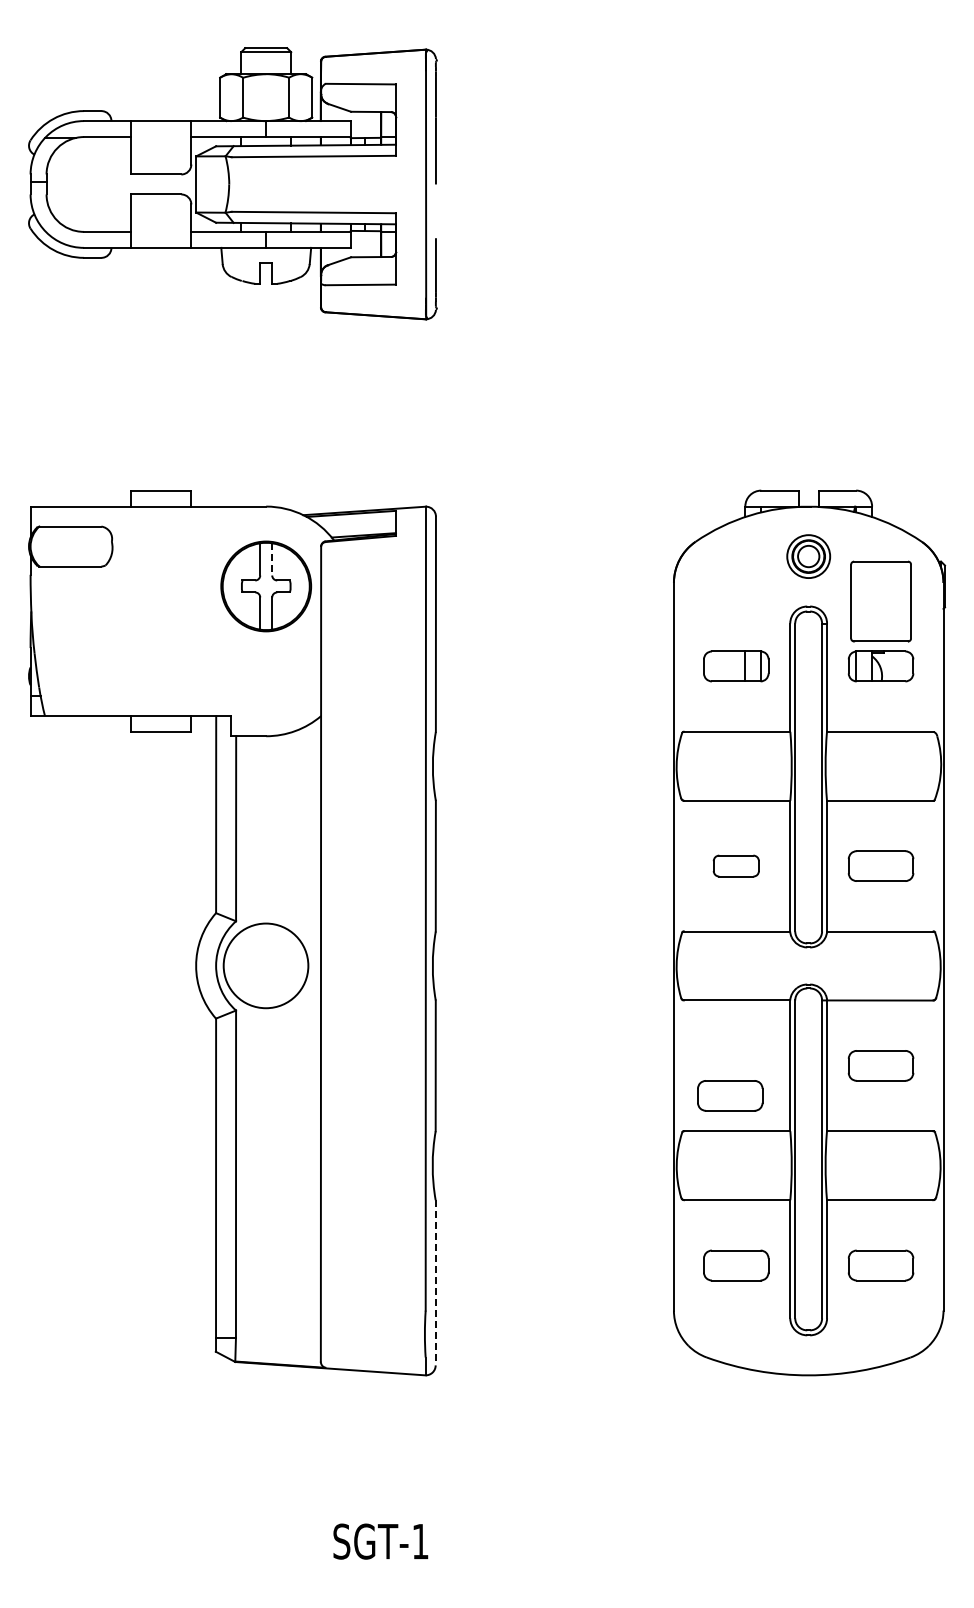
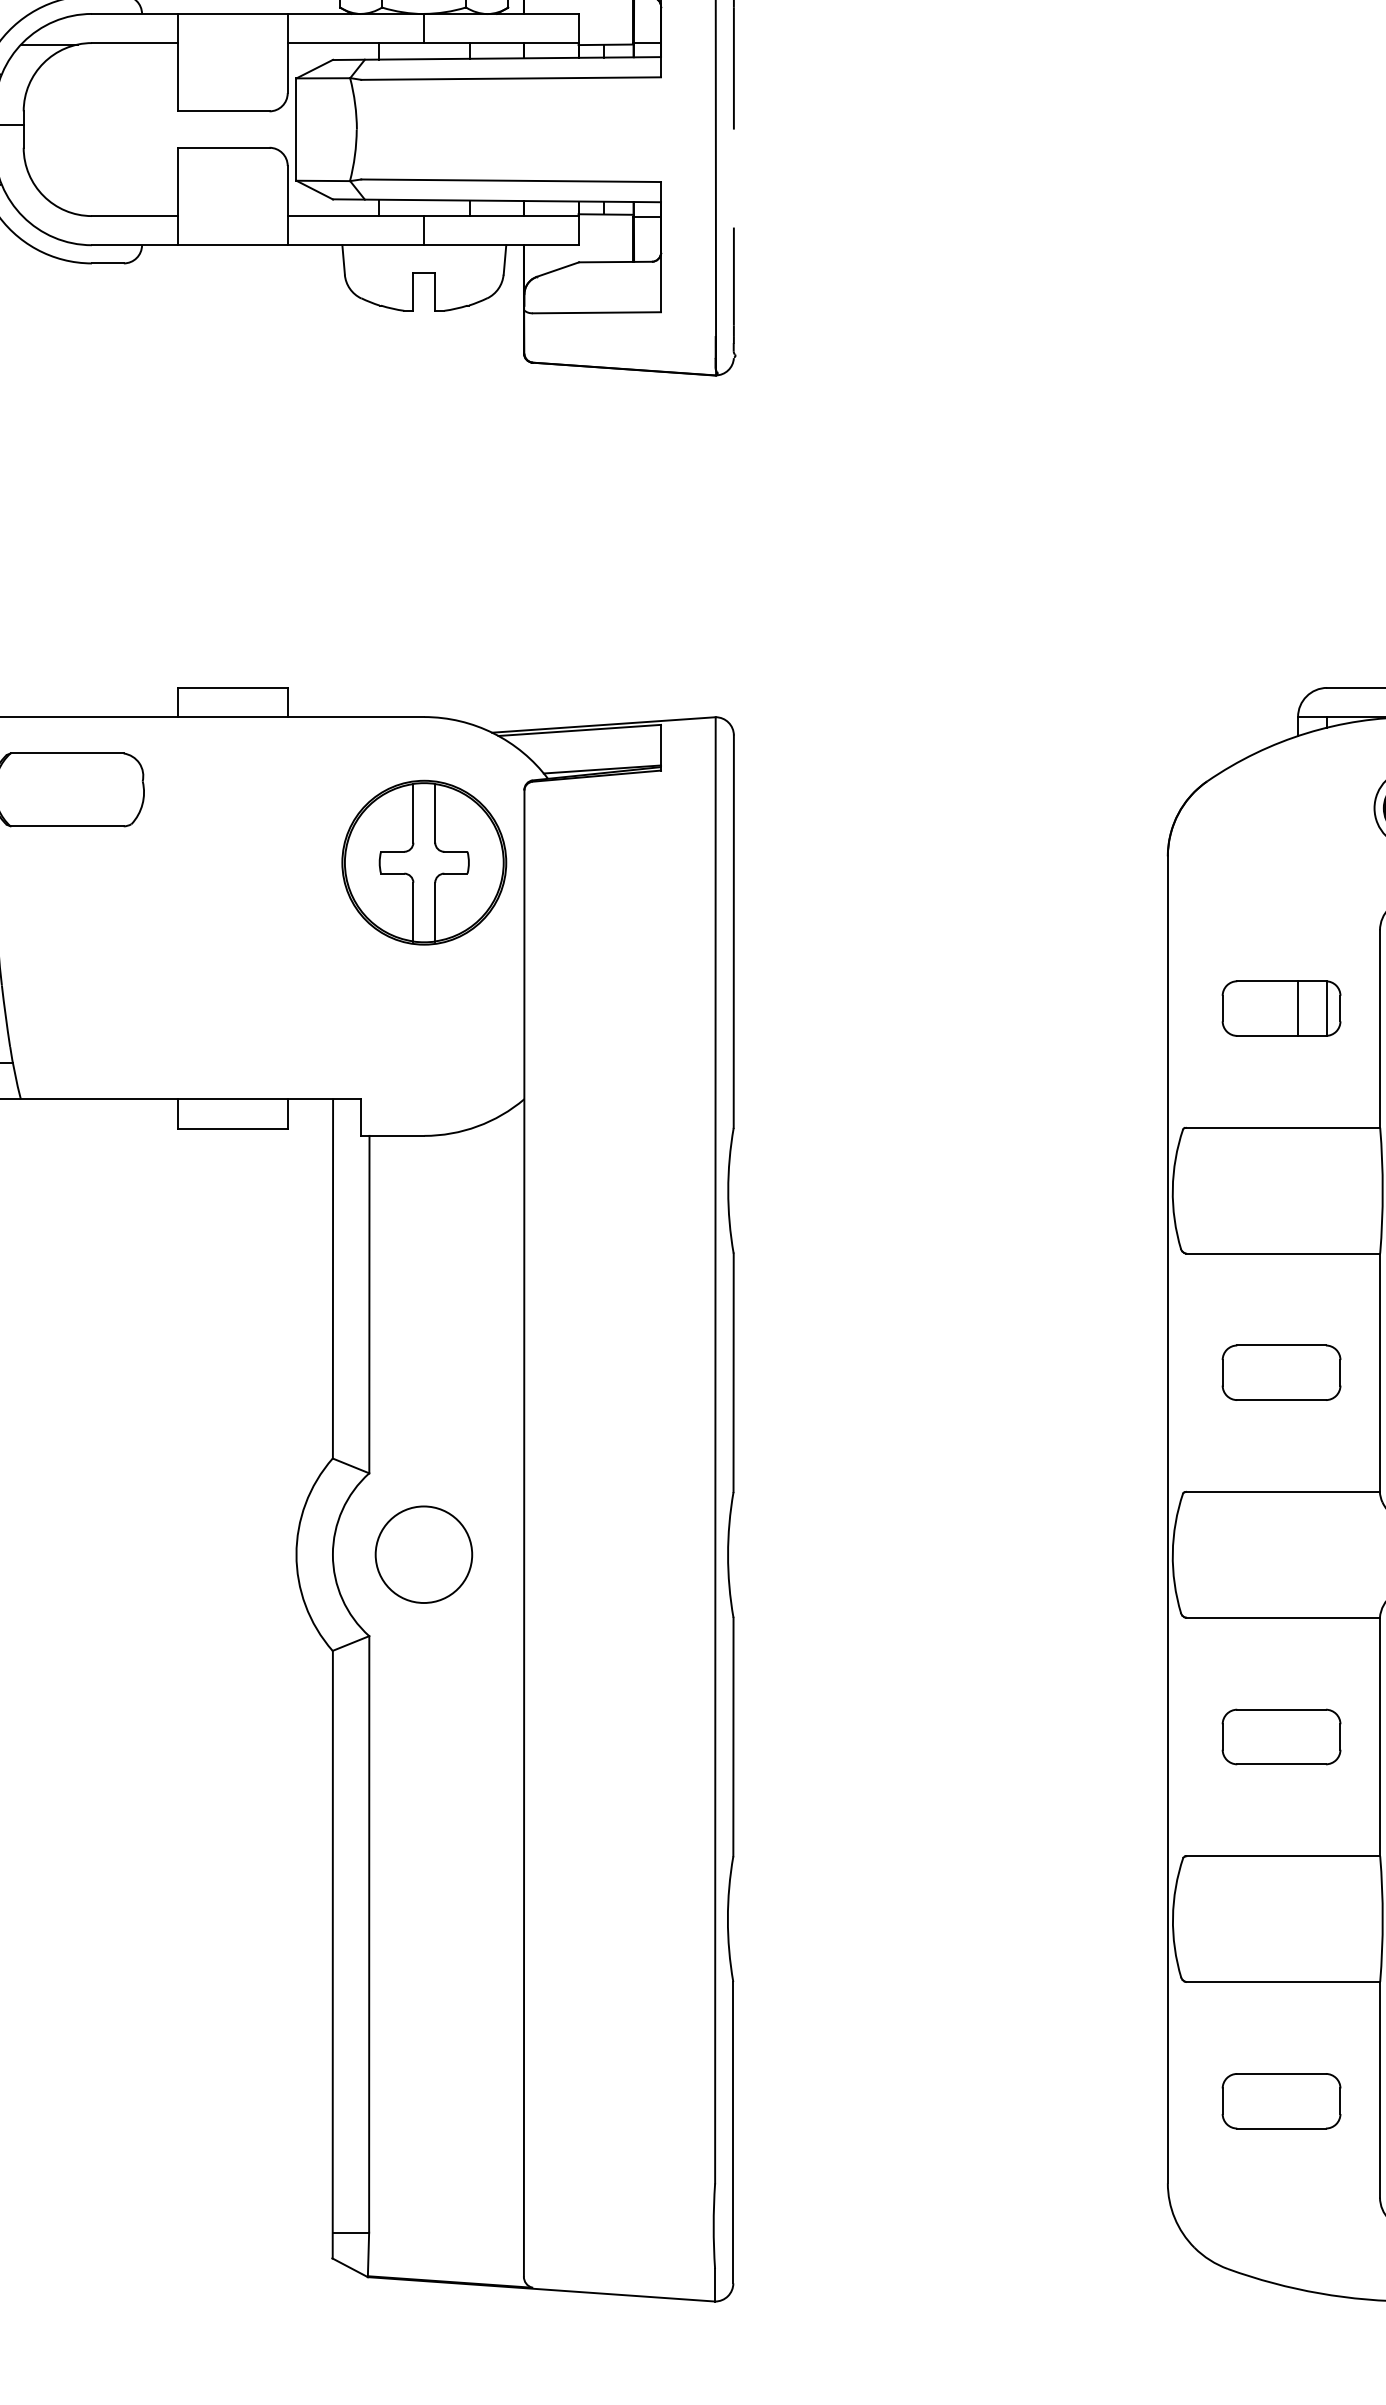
line: (272, 559) -> (435, 813), dashed -> solid
part: (736, 865) -> (1281, 1371), size x1.43
circle: (265, 965) -> (422, 1554), size x0.62
part: (730, 1095) -> (1281, 1736), moved
line: (435, 1282) -> (733, 2132), dashed -> solid

